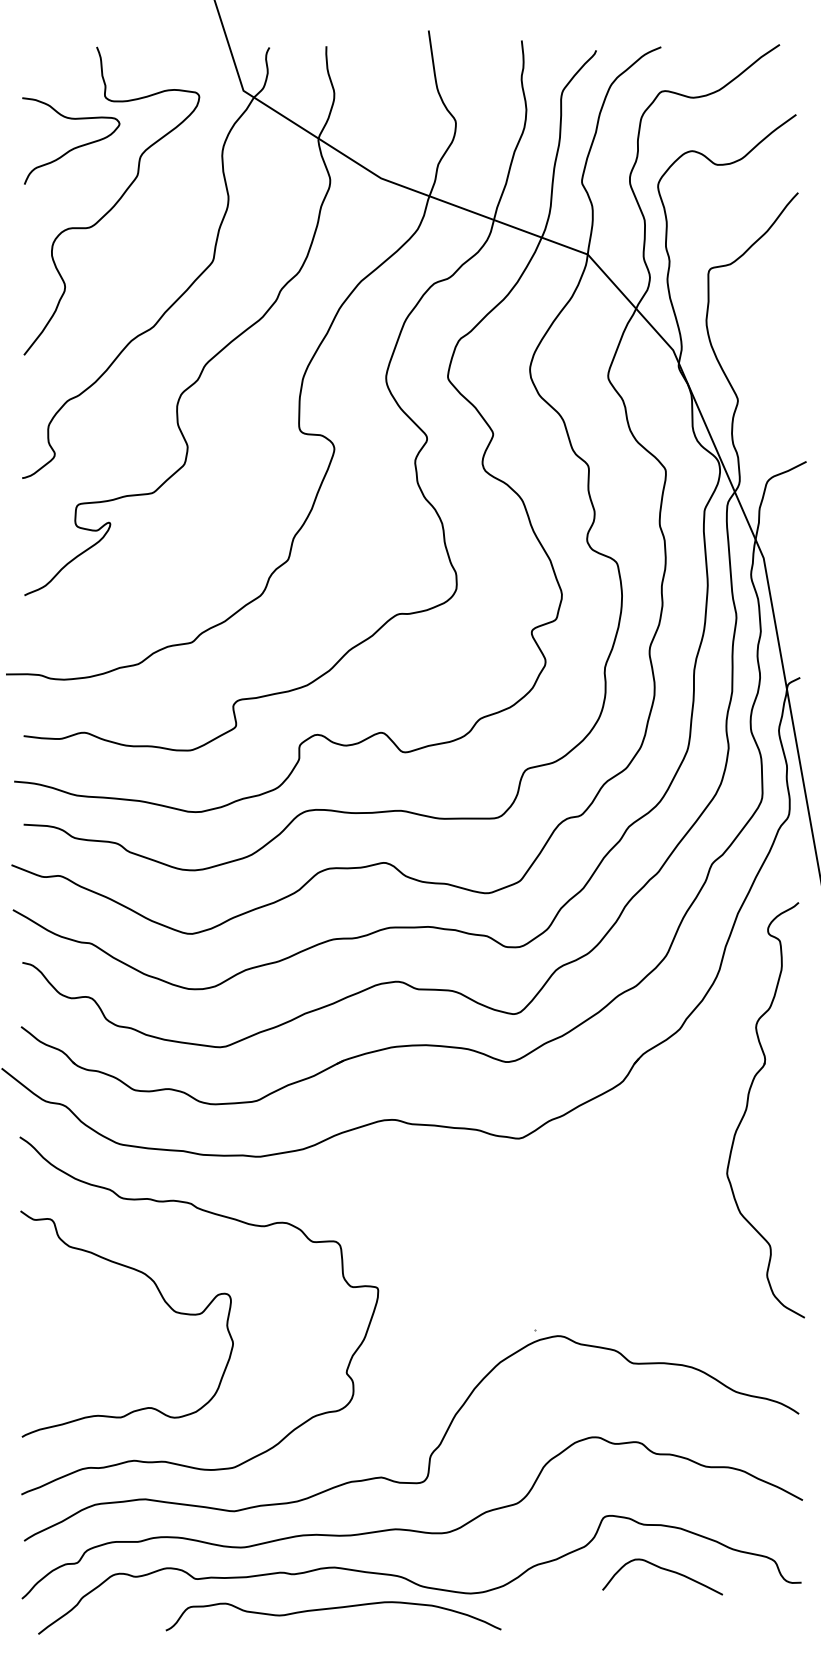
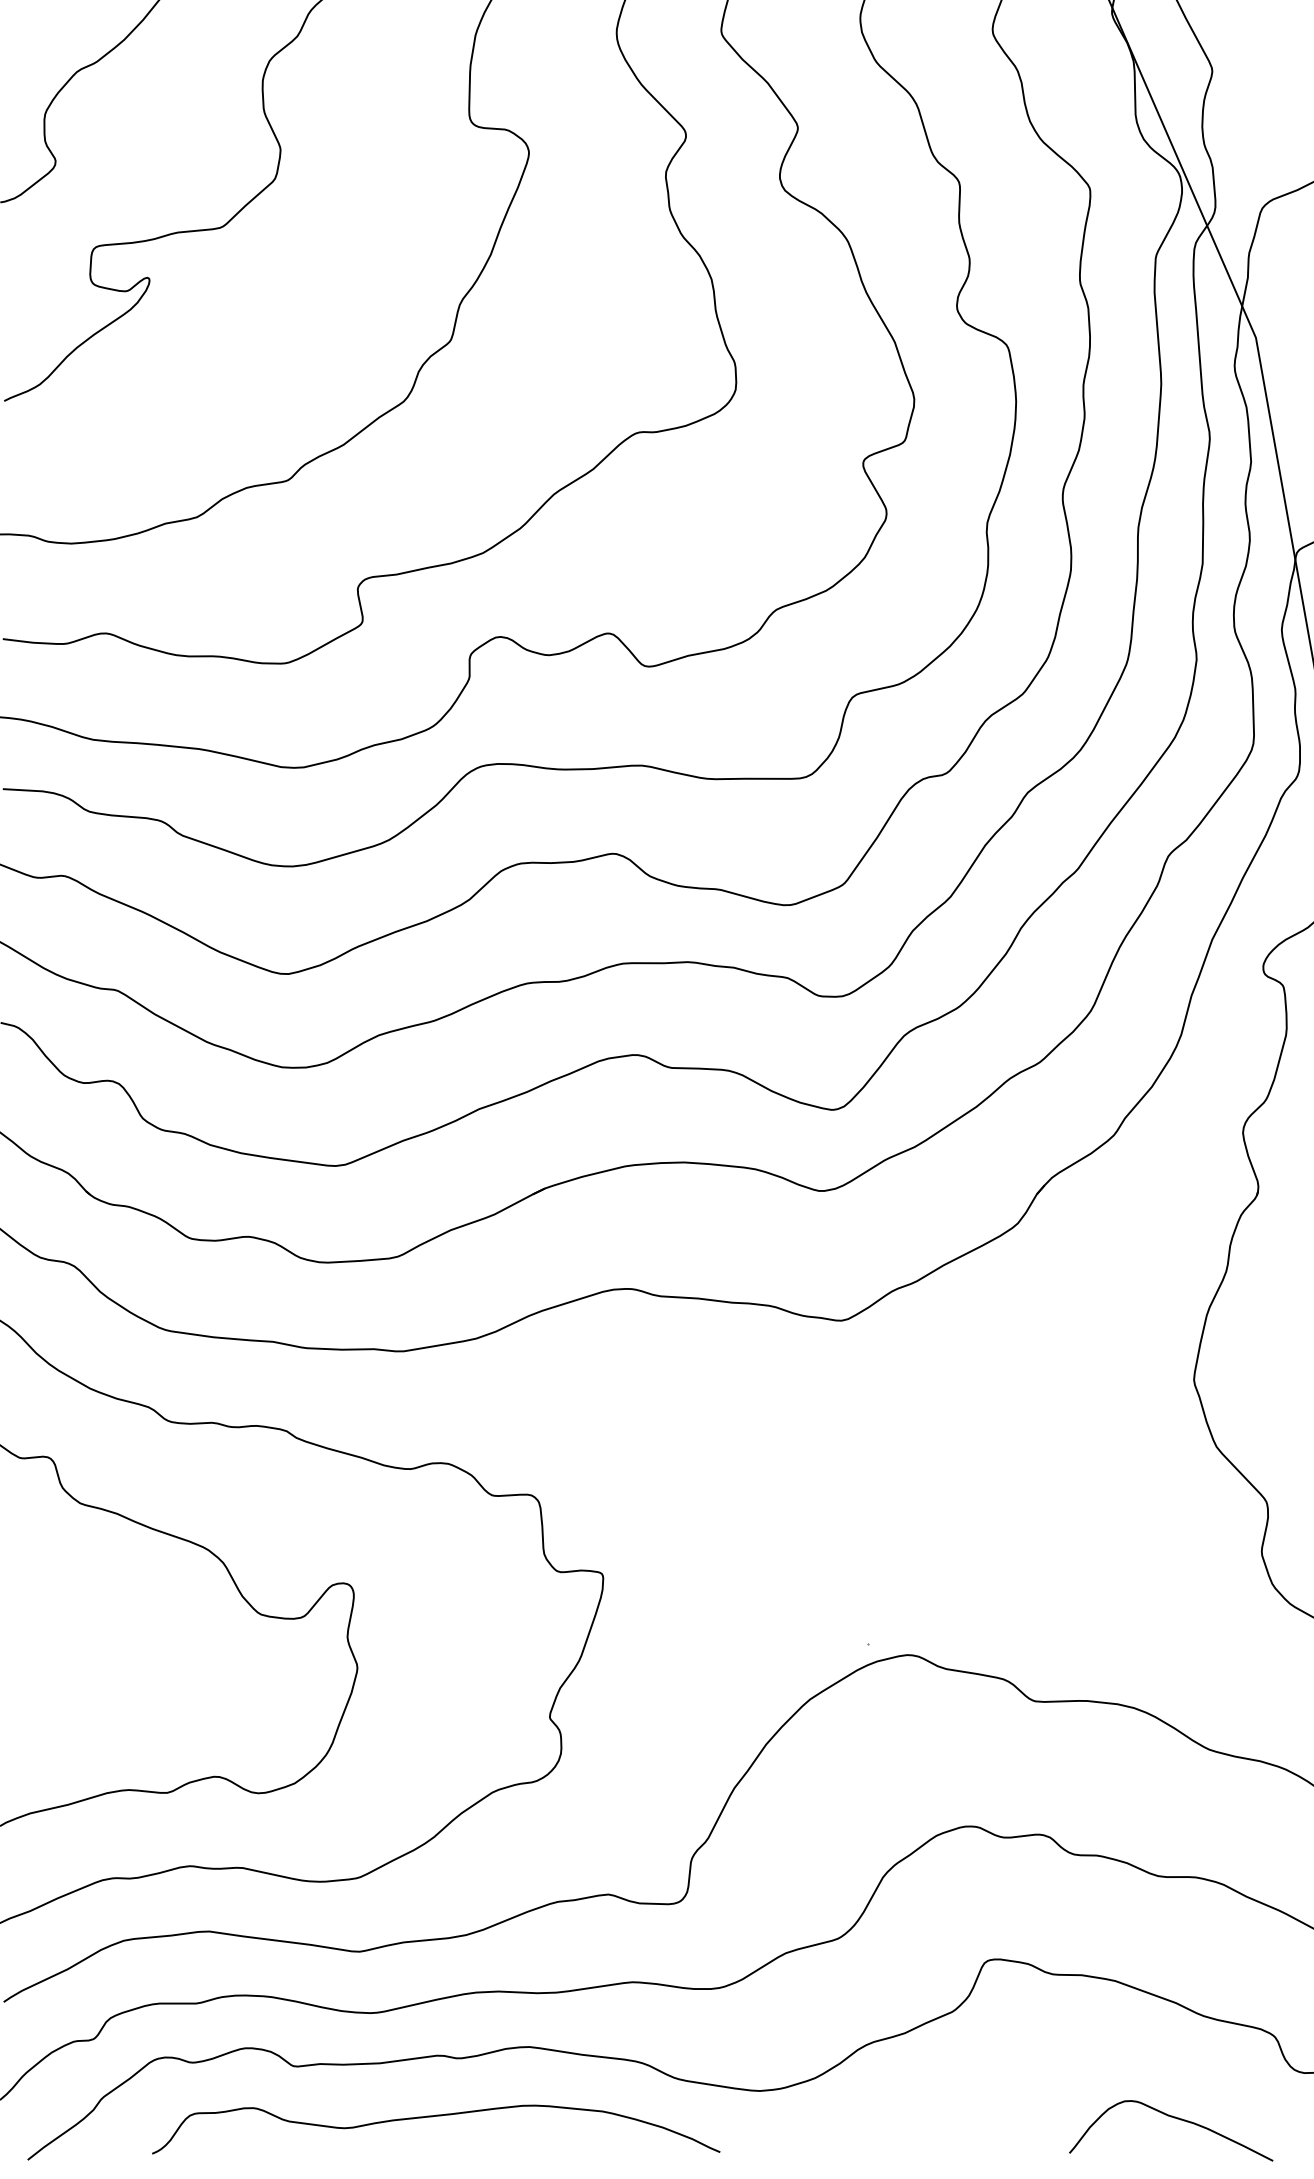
curve: (665, 1570) -> (1176, 2119), moved
curve: (333, 1609) -> (436, 2118), moved

